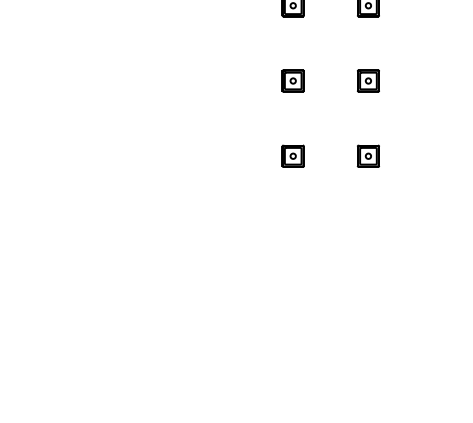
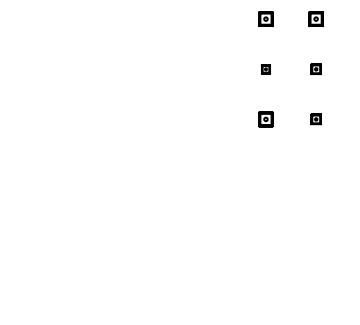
part: (292, 81) -> (265, 69), size x0.6
part: (369, 81) -> (316, 69), size x0.7
part: (369, 156) -> (316, 119), size x0.7

